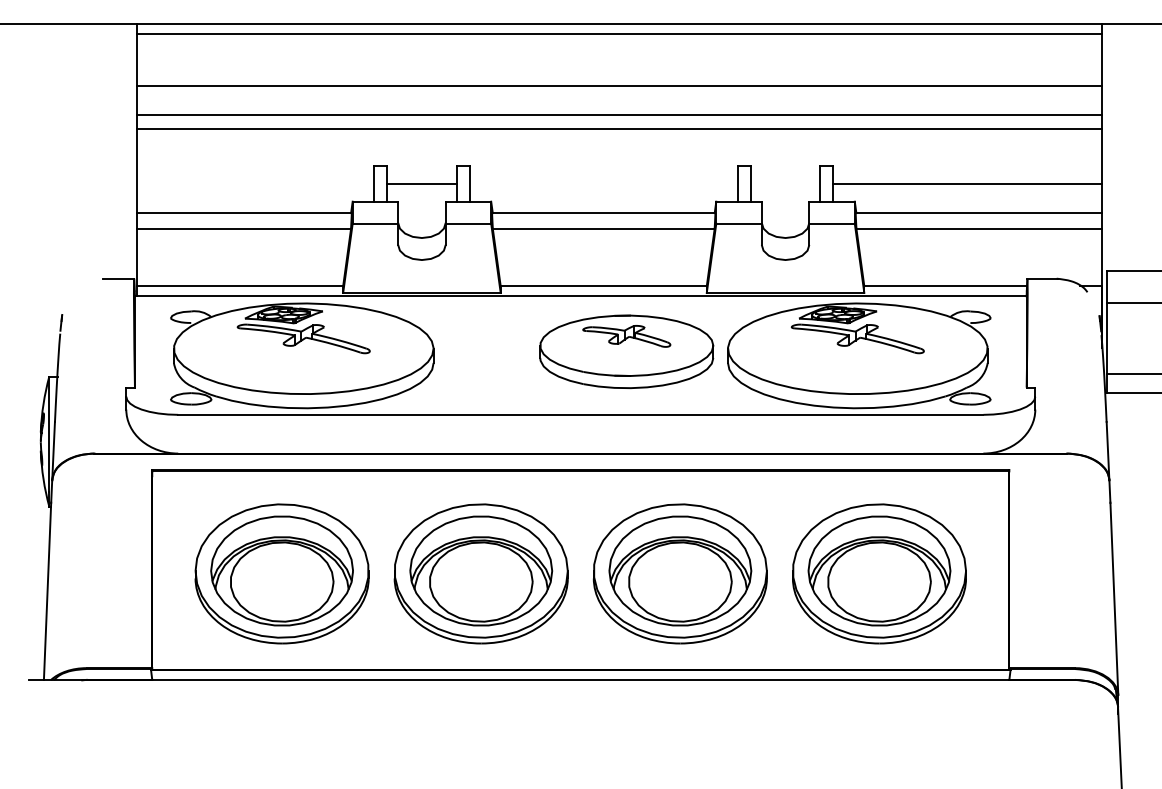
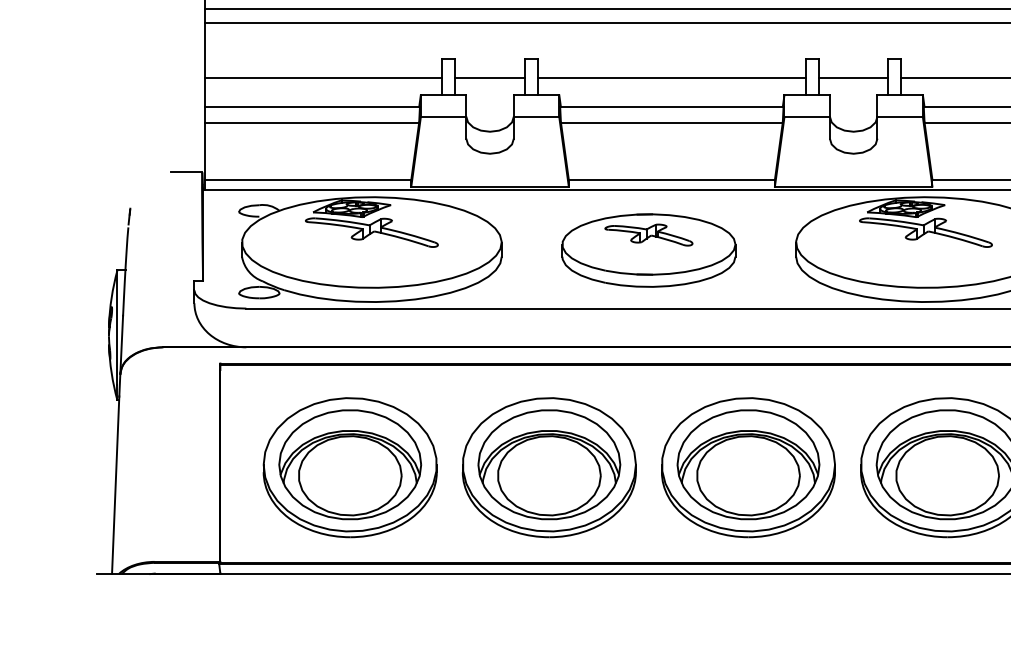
line: (255, 184) -> (323, 78), added
line: (603, 184) -> (671, 78), added
line: (785, 184) -> (853, 78), added
part: (626, 351) -> (648, 250), moved

